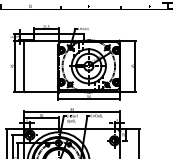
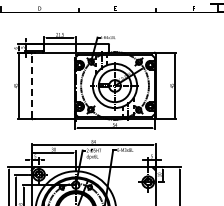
line: (24, 65) -> (31, 85), solid -> dashed

